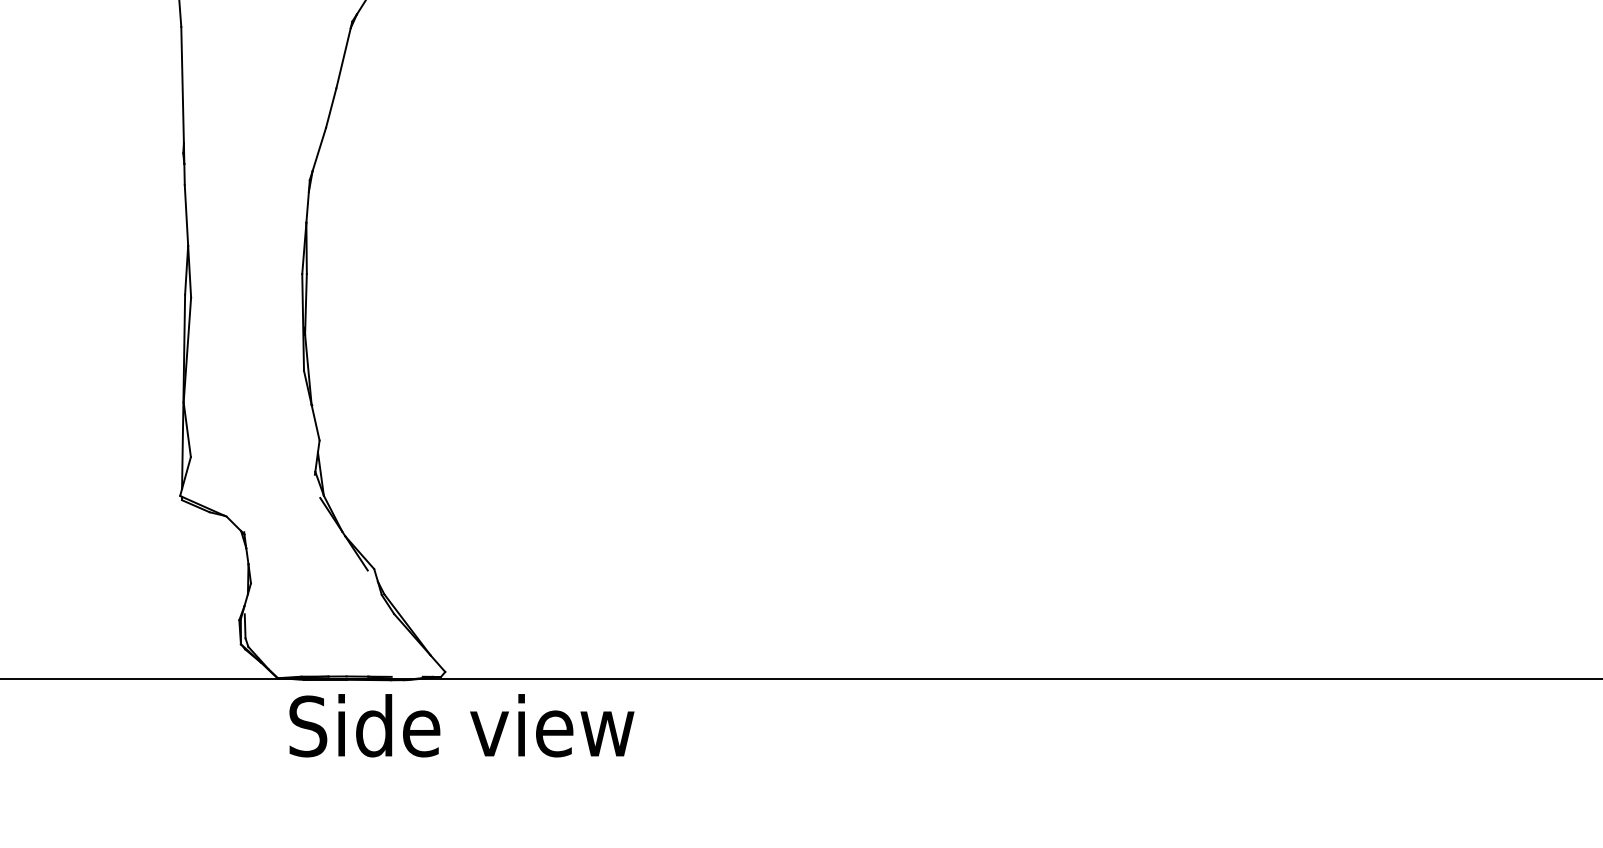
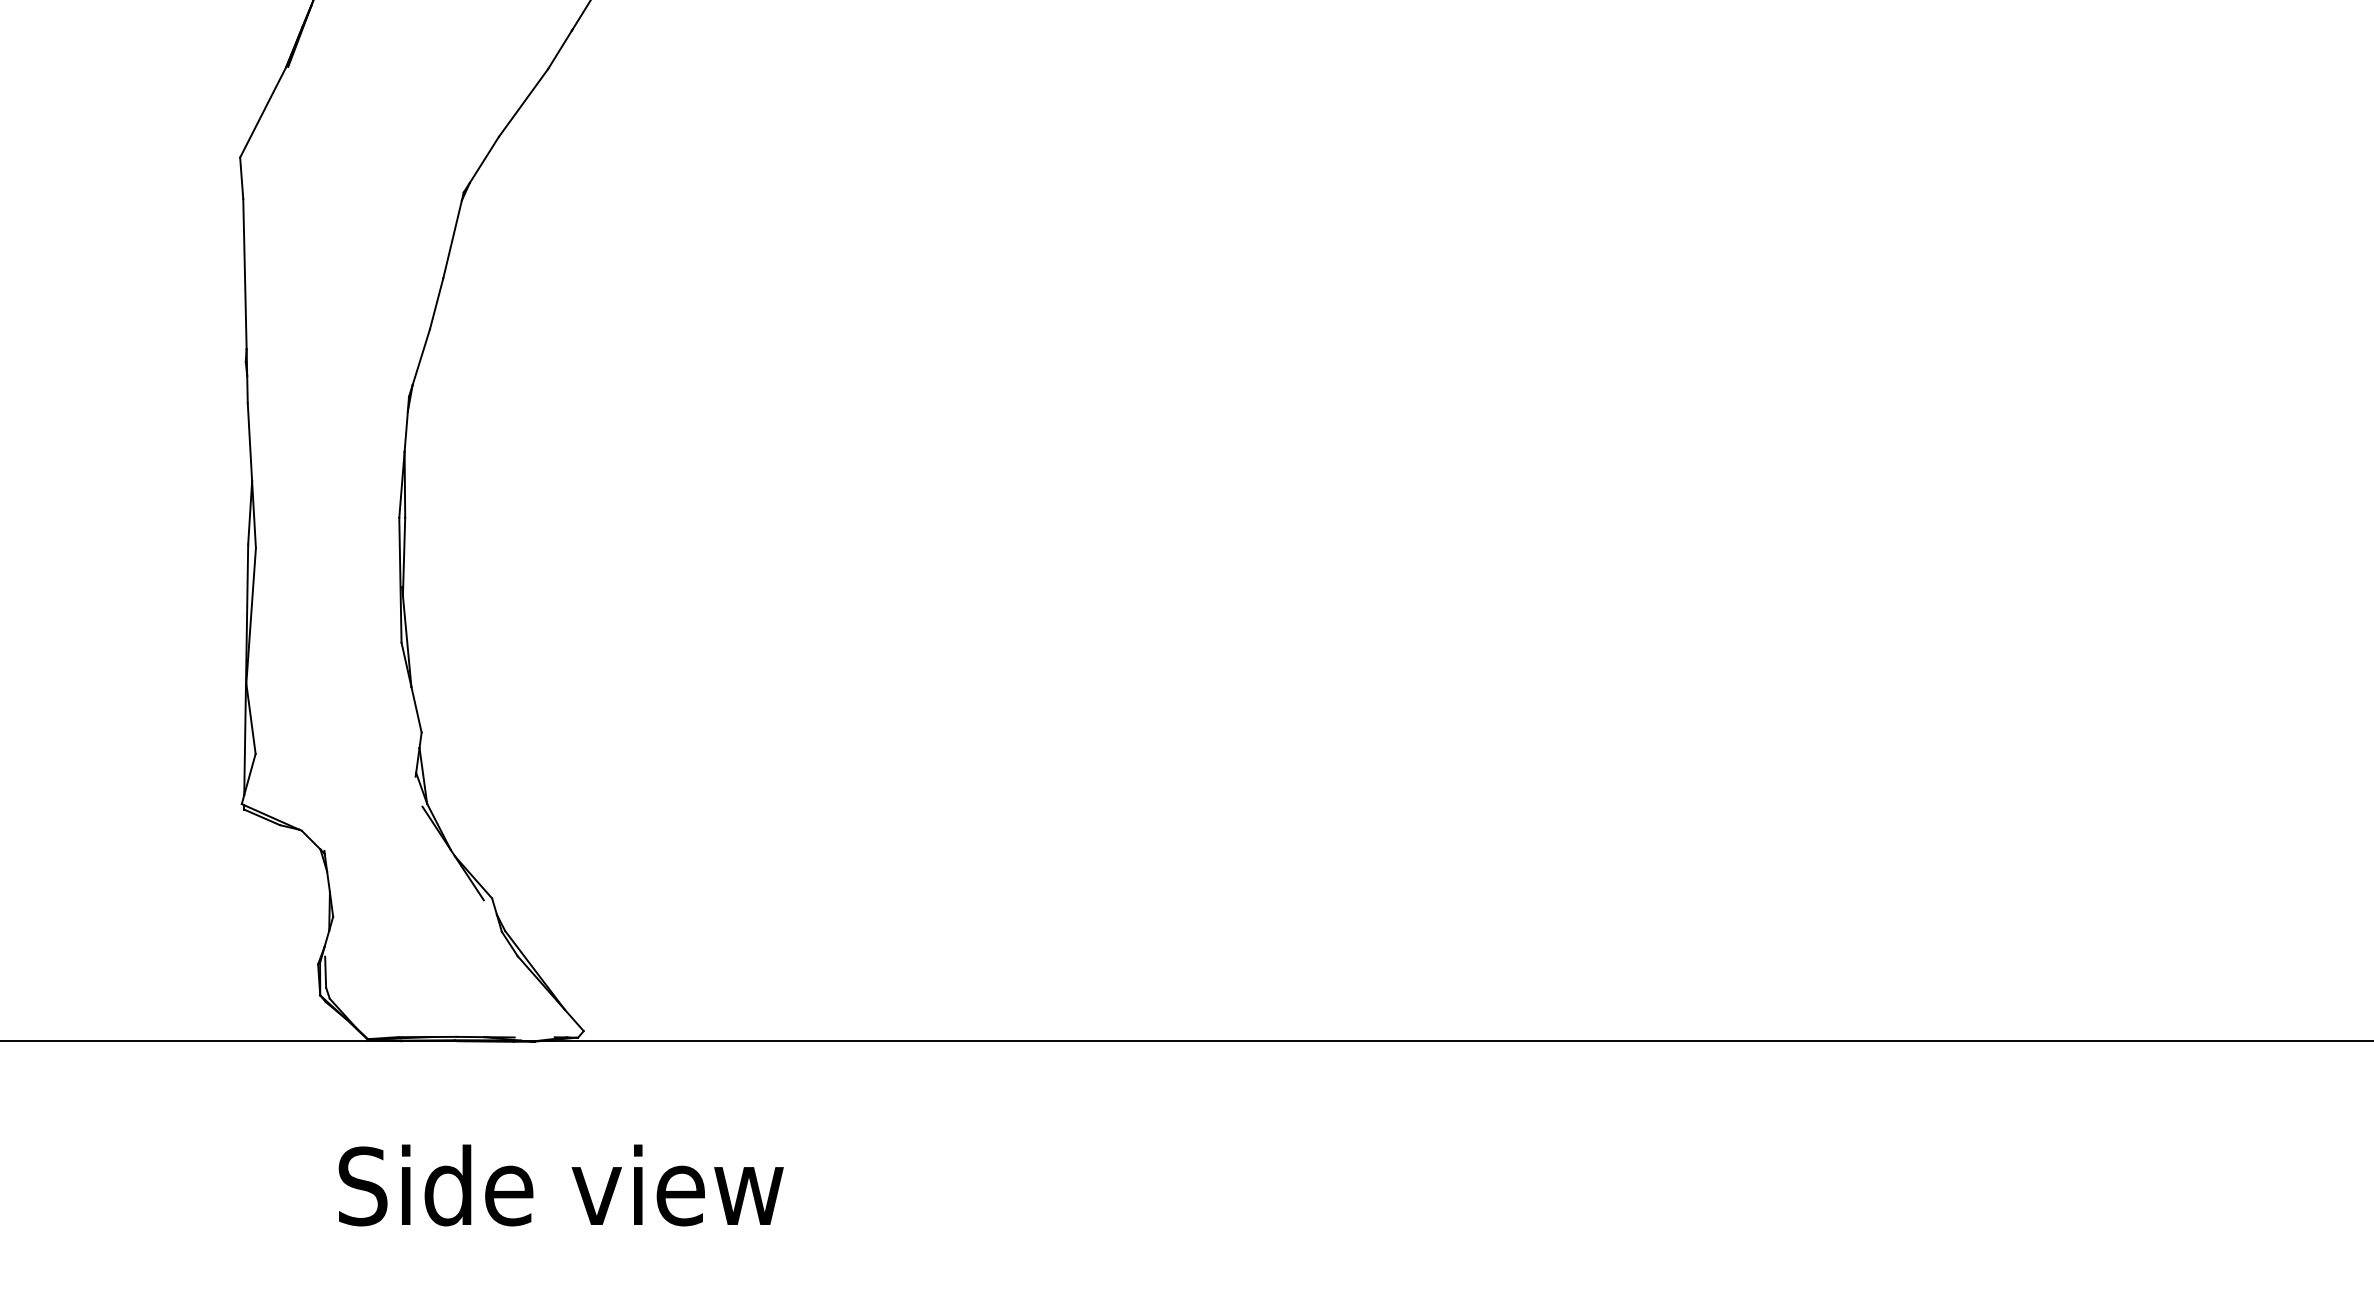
text: (461, 725) -> (560, 1185), moved

